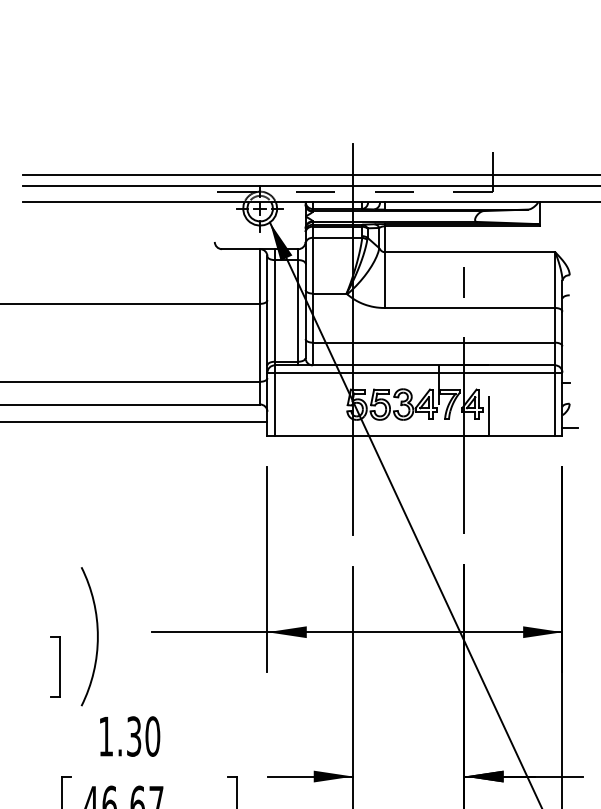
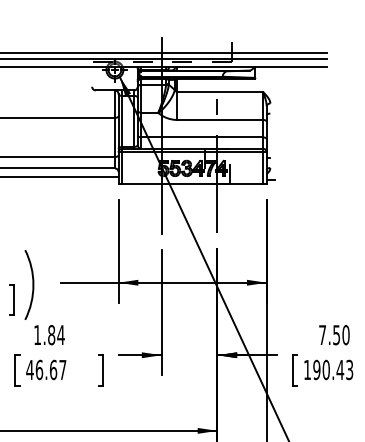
text: (143, 737) -> (56, 335), 1.30 -> 1.84

